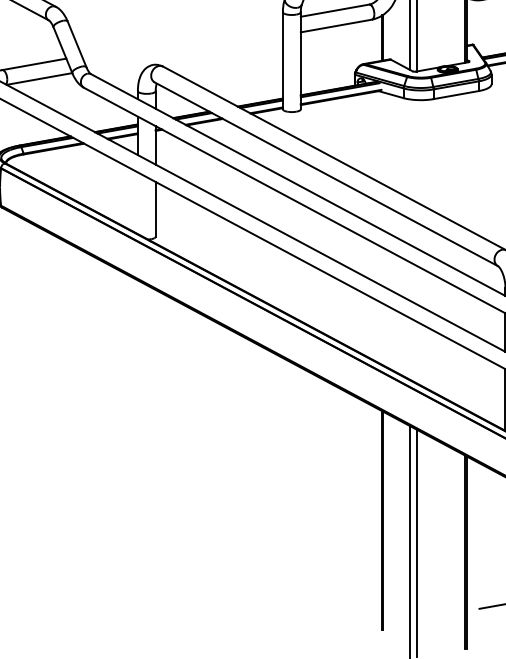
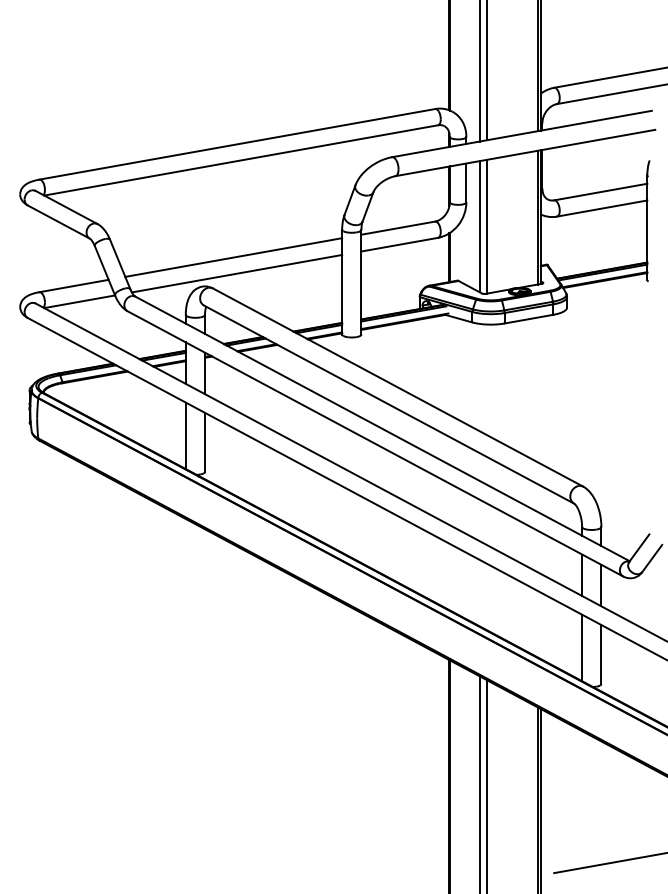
line: (182, 37) -> (233, 257), added
line: (184, 52) -> (236, 273), added
line: (137, 202) -> (185, 435), added

